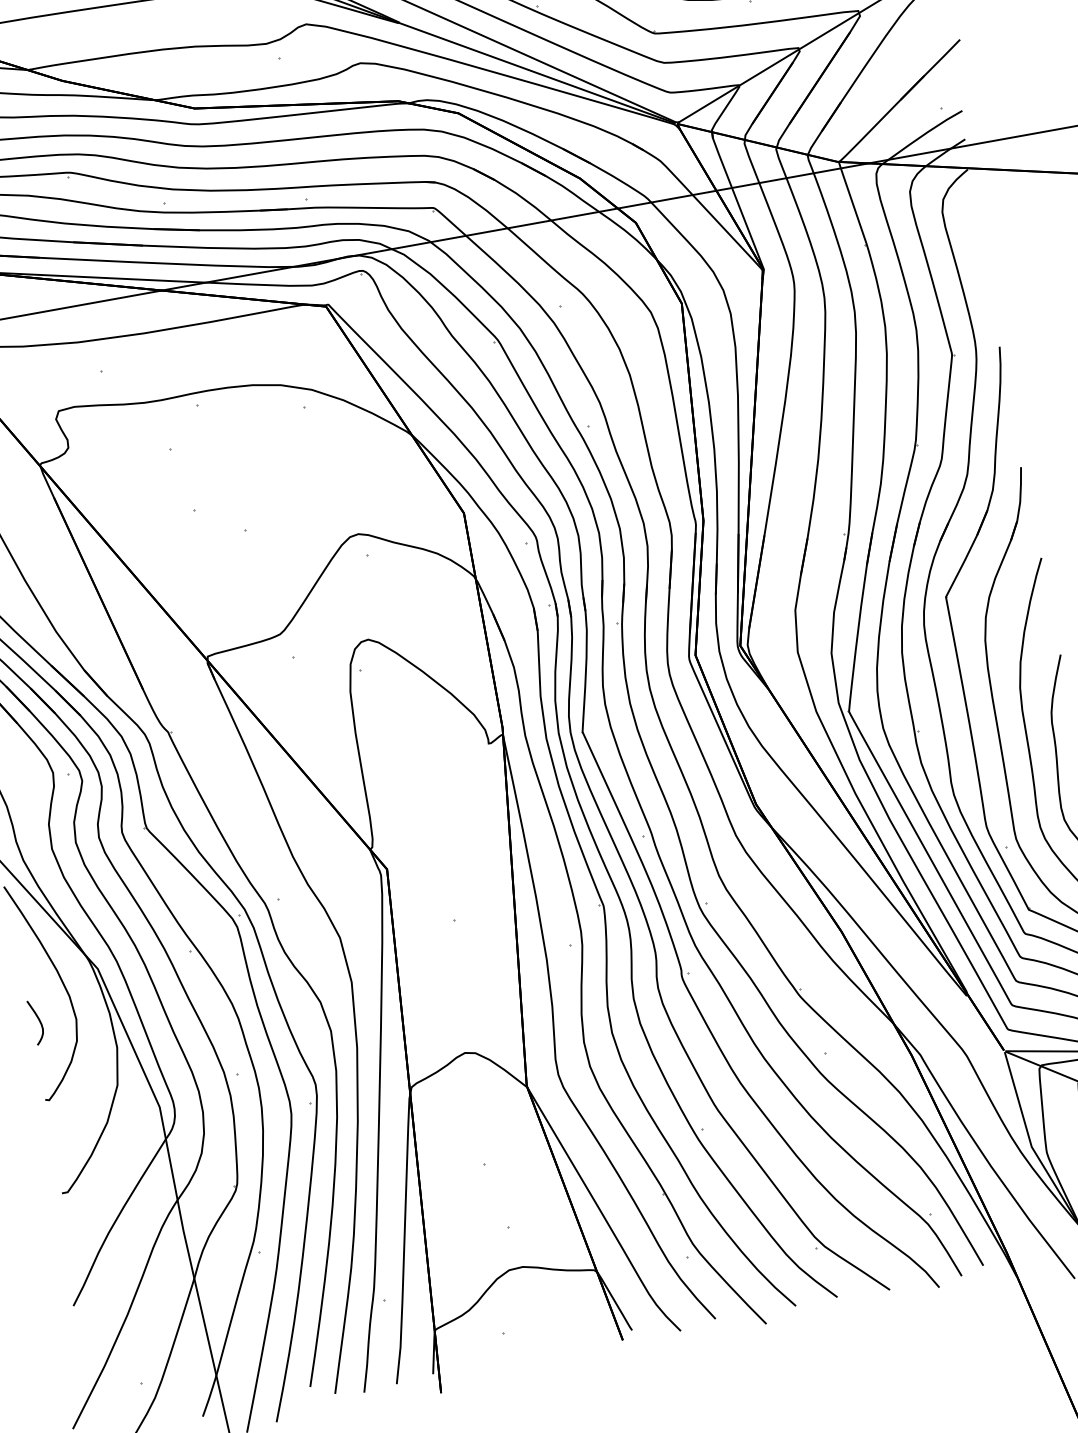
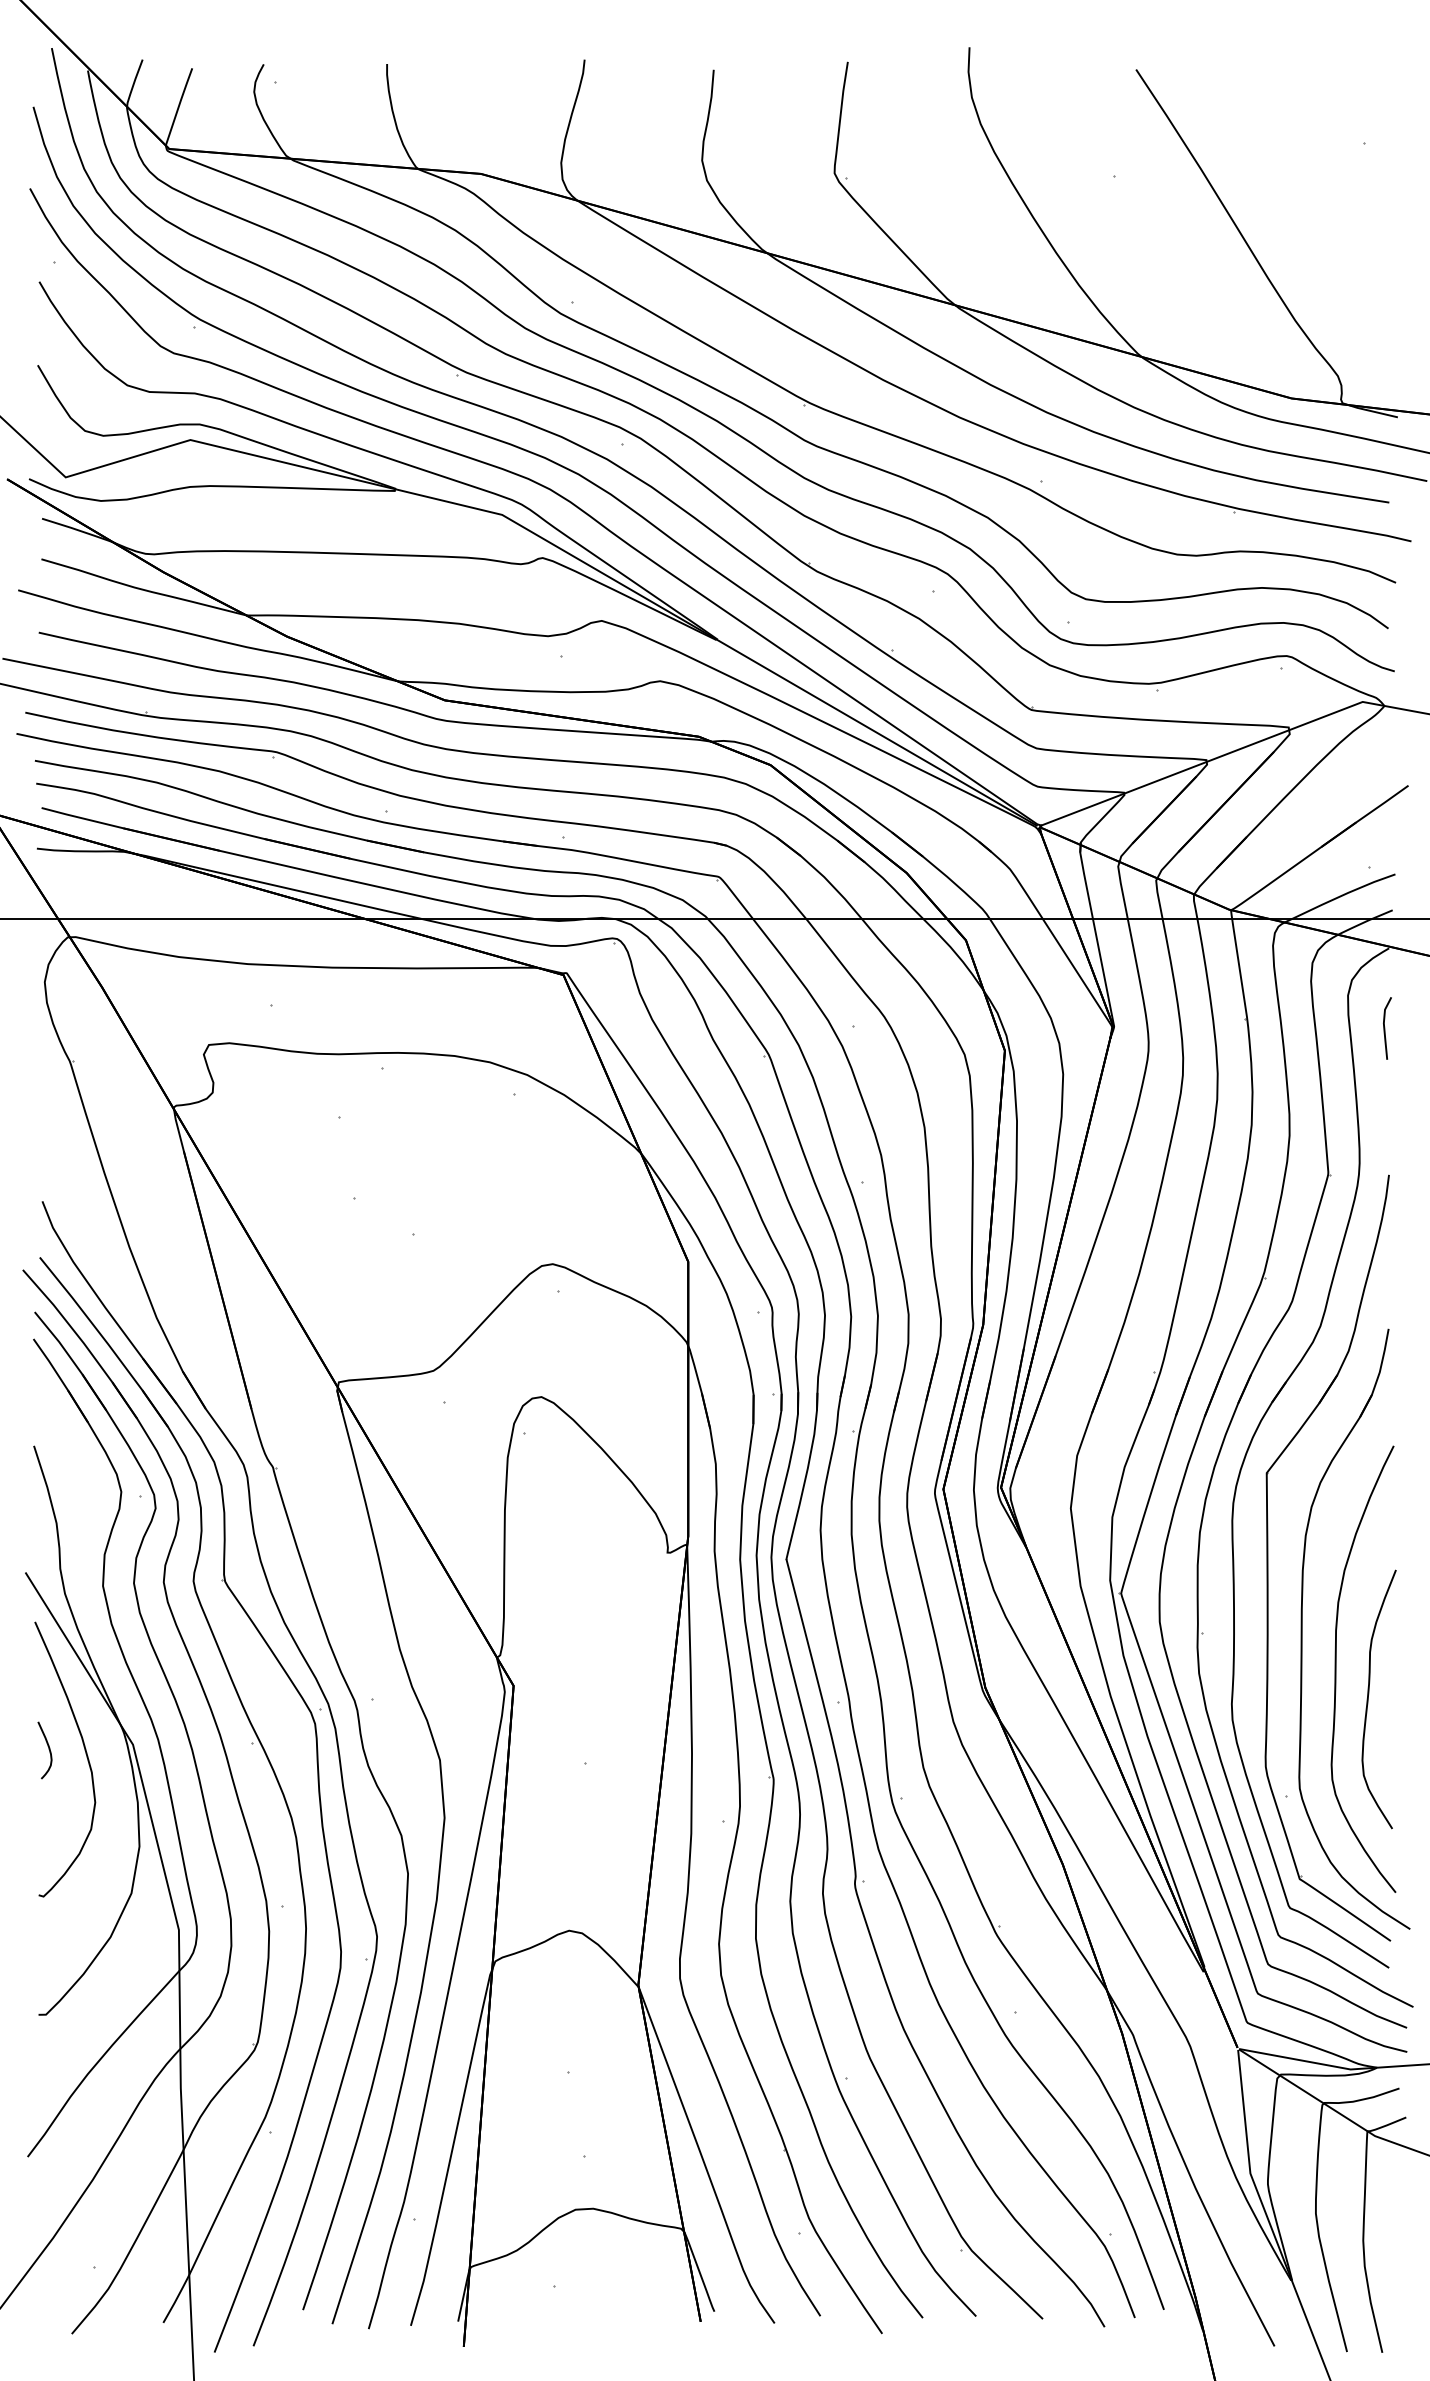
line: (976, 232) -> (1385, 1028), added
curve: (39, 1021) -> (48, 1749), moved

